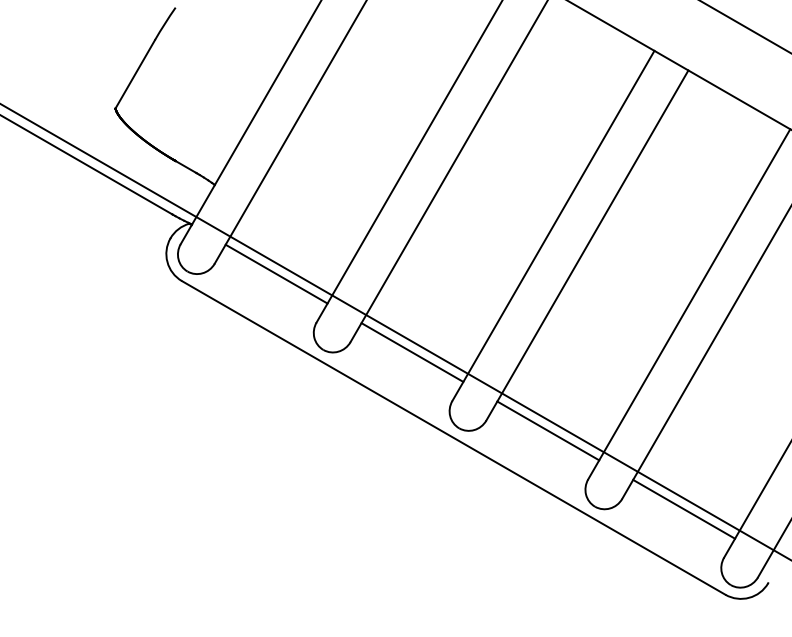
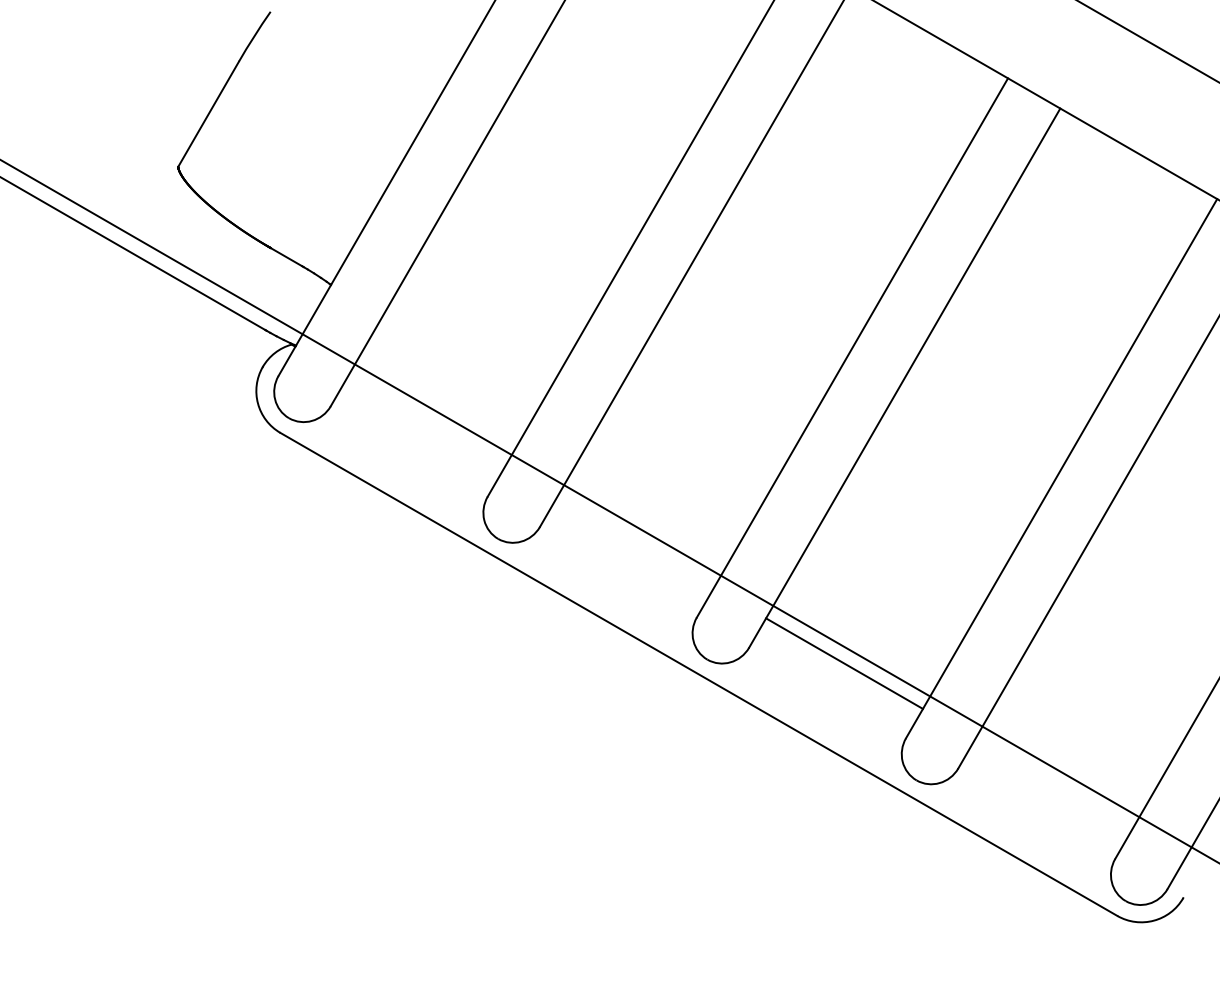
line: (276, 273) -> (425, 421), removed
line: (412, 352) -> (635, 542), removed
line: (684, 508) -> (1054, 783), removed

